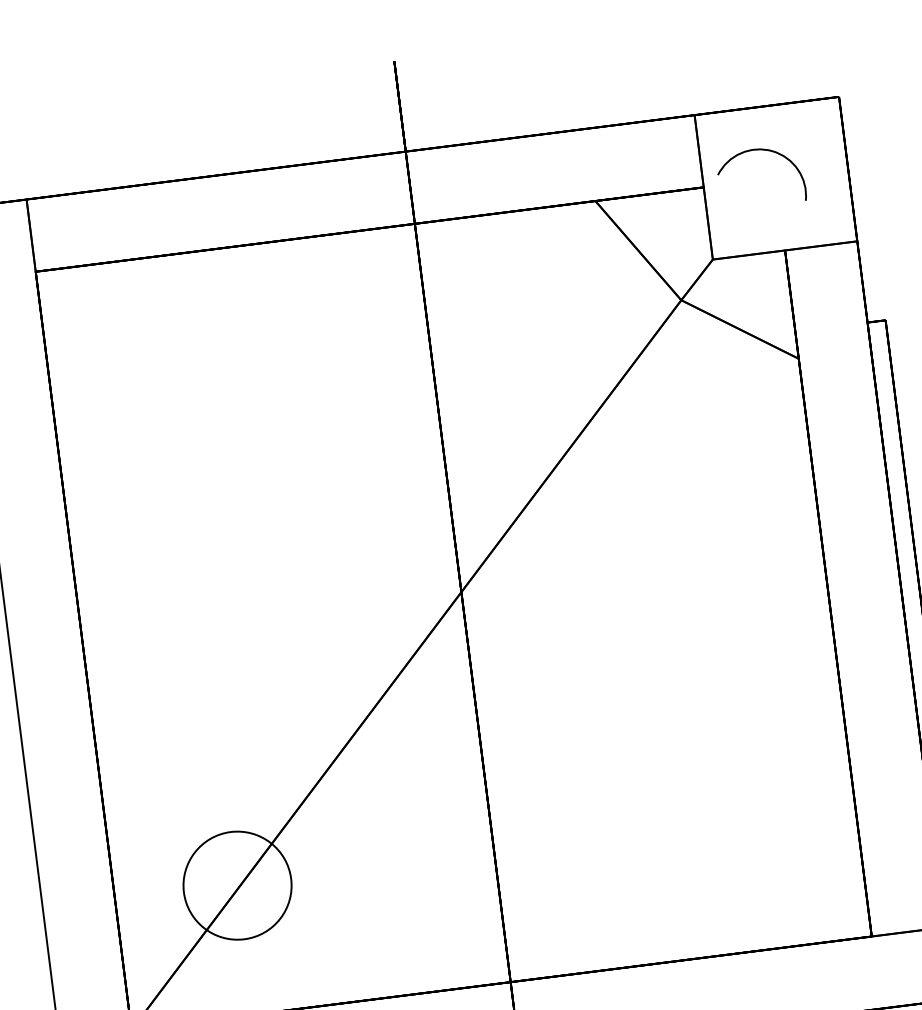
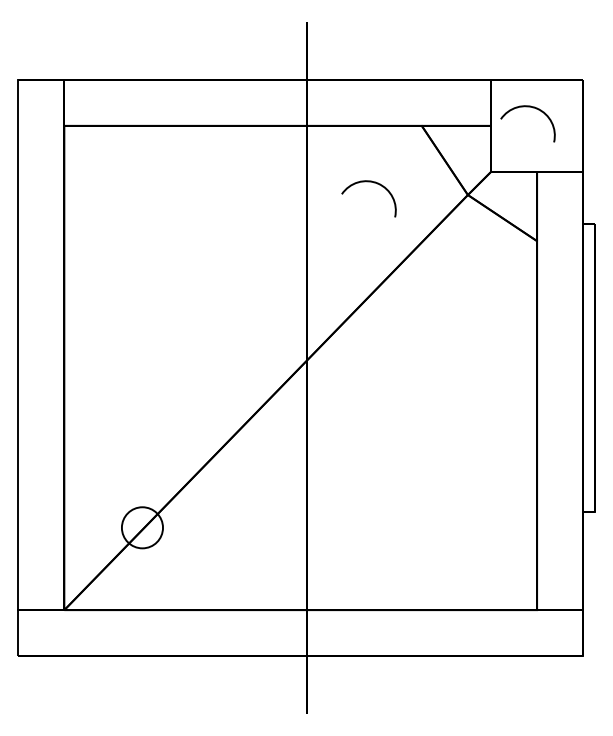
arc: (523, 300) -> (368, 182), added
circle: (237, 885) -> (142, 527), size x0.6

